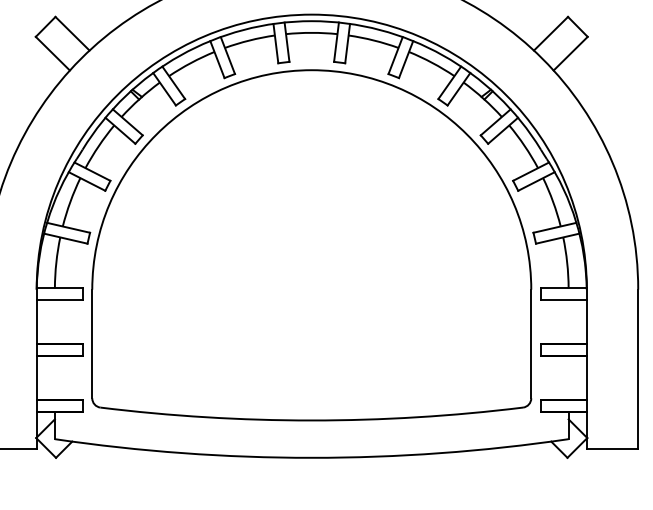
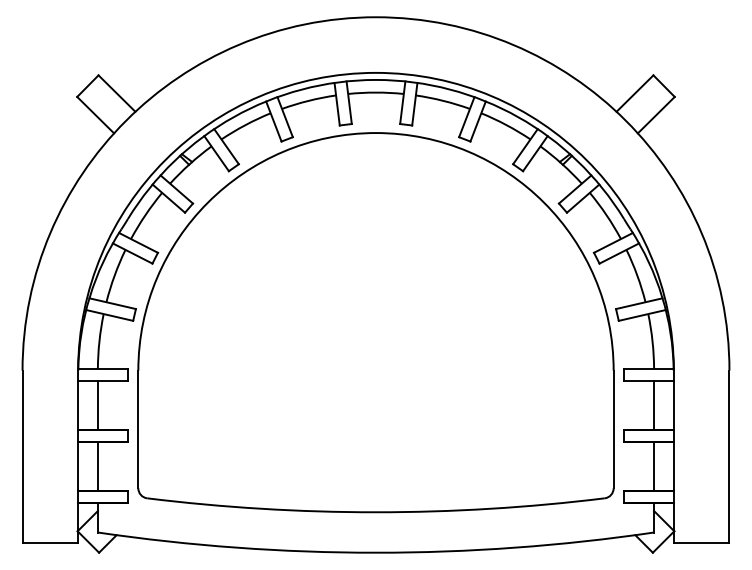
line: (54, 321) -> (97, 405), added
line: (569, 321) -> (654, 405), added
line: (54, 377) -> (97, 465), added
line: (569, 377) -> (654, 465), added

